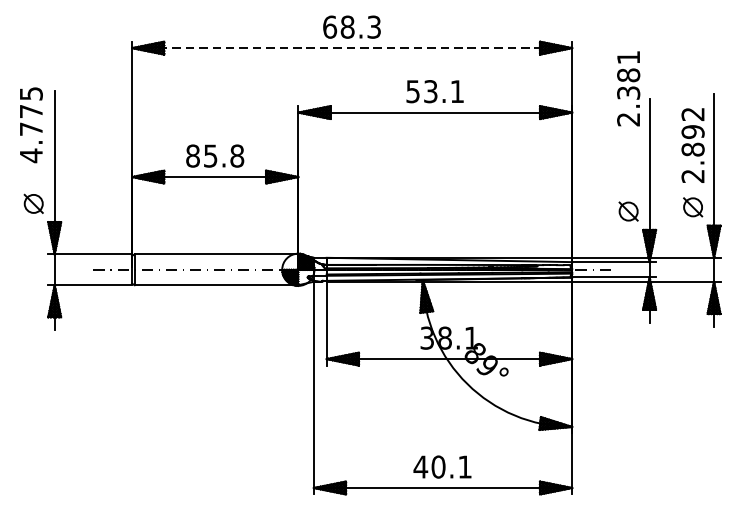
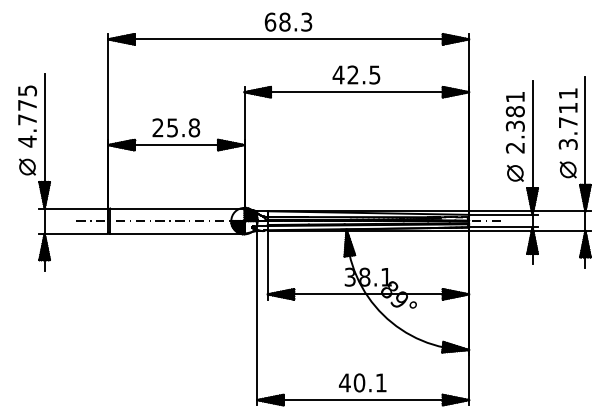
line: (351, 48) -> (288, 39), dashed -> solid
text: (627, 88) -> (514, 122), moved
text: (434, 91) -> (356, 74), 53.1 -> 42.5
text: (31, 125) -> (27, 116), moved
text: (692, 144) -> (567, 118), 2.892 -> 3.711
text: (192, 155) -> (157, 127), 85.8 -> 25.8

